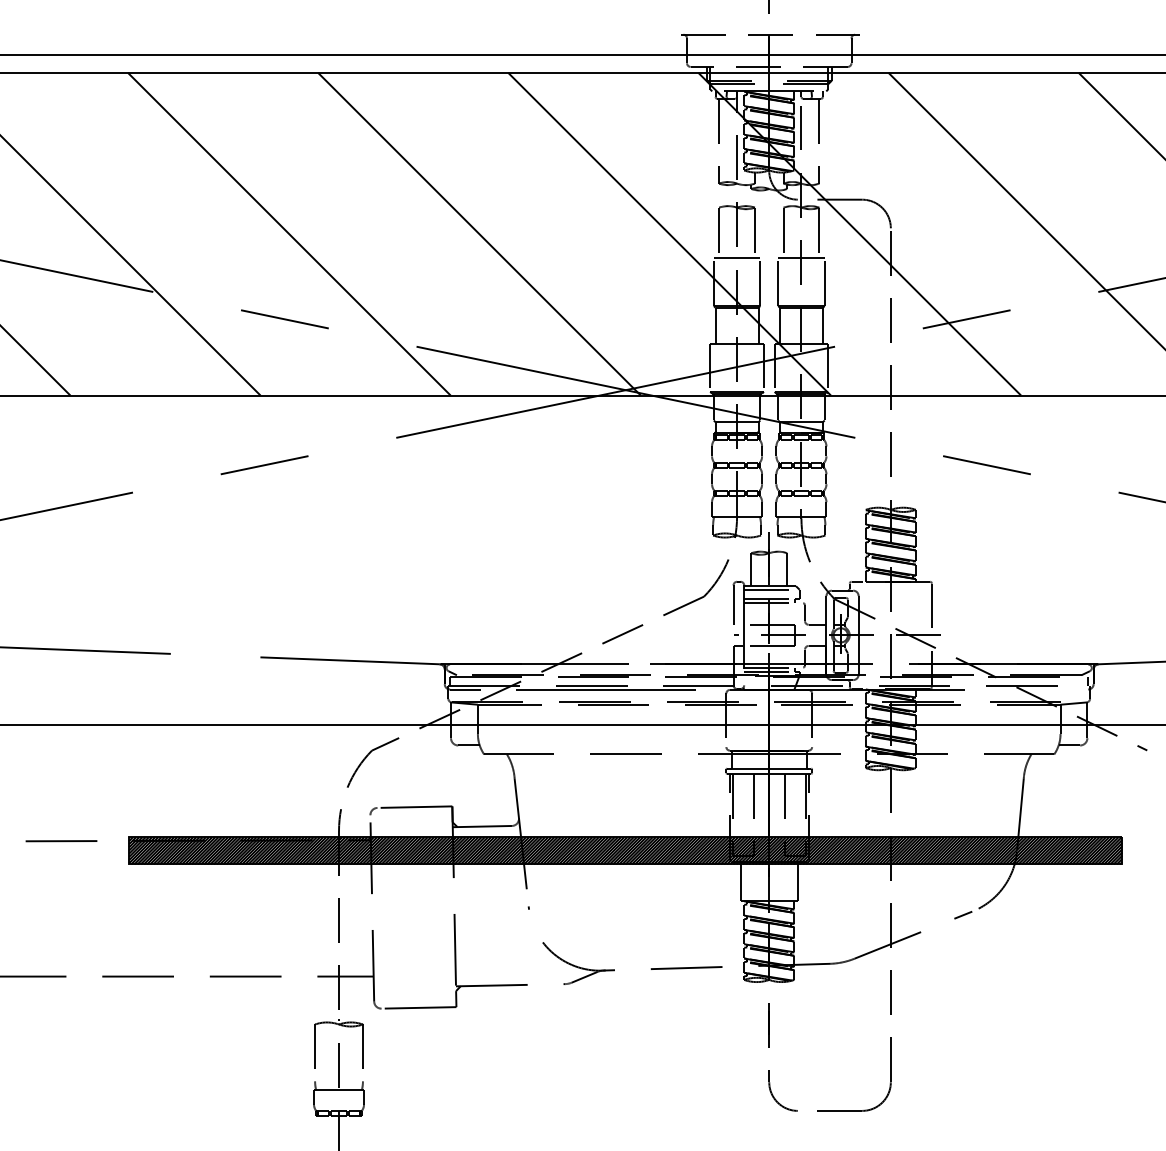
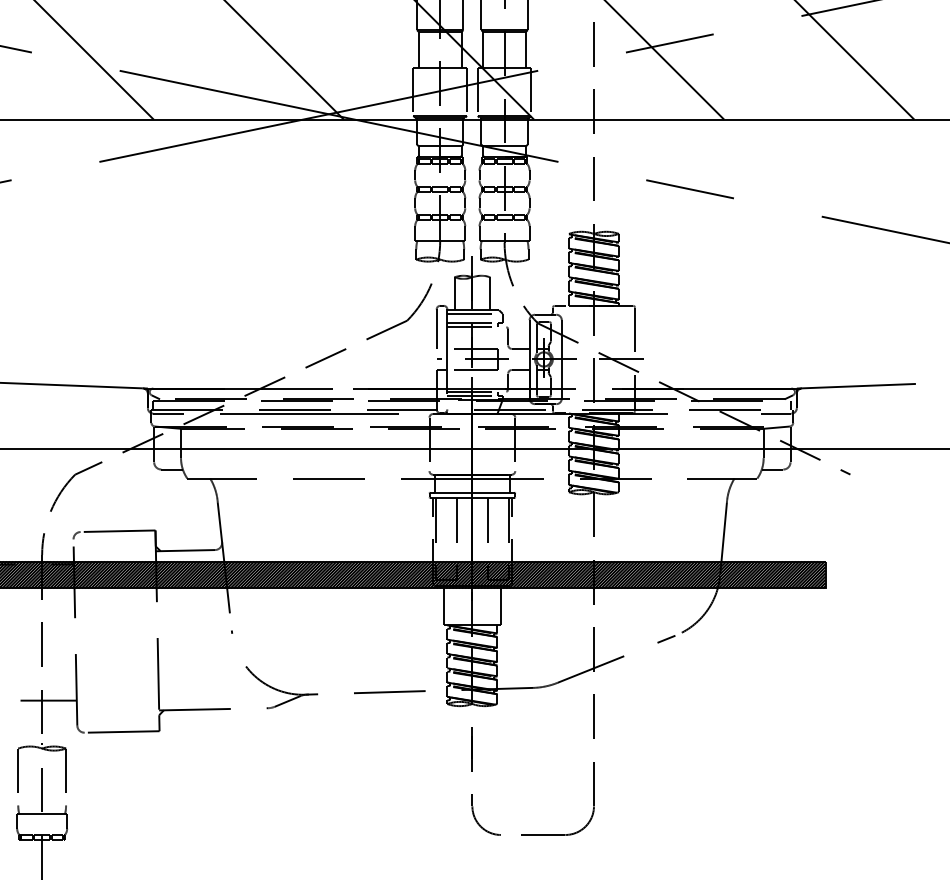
line: (1072, 689) -> (775, 413), added

